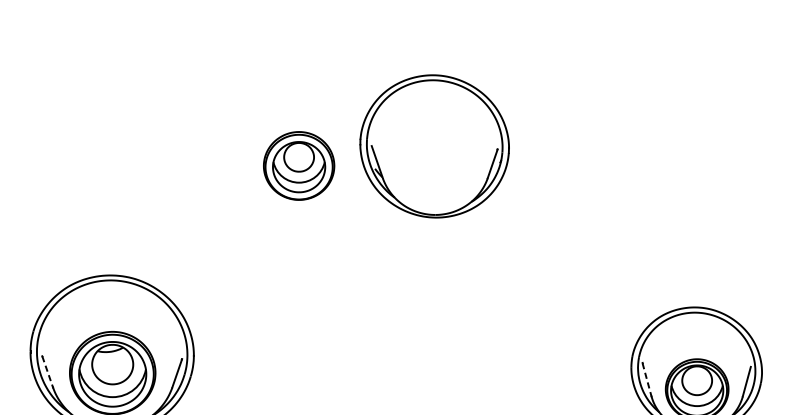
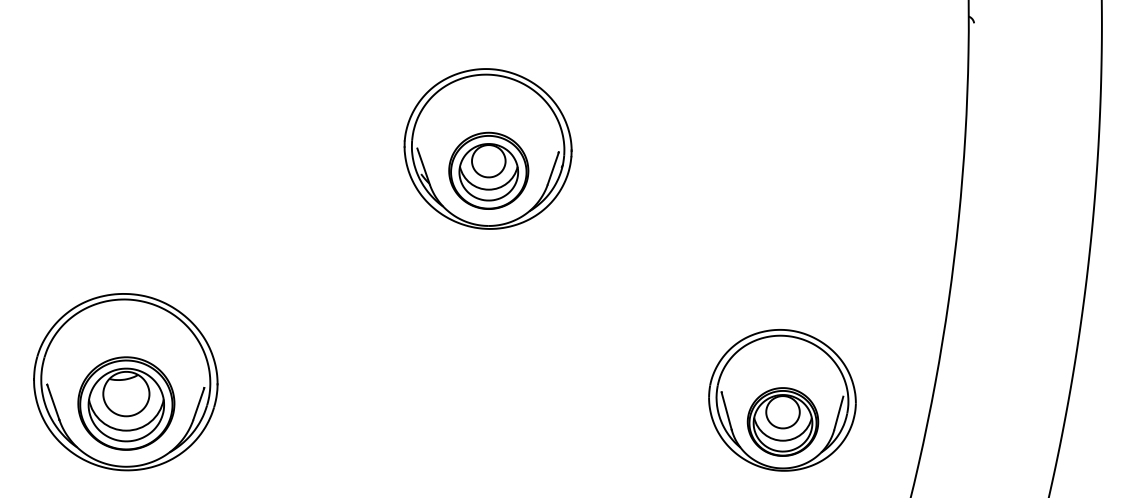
part: (298, 165) -> (488, 170), moved
line: (47, 372) -> (53, 402), dashed -> solid
line: (646, 380) -> (726, 411), dashed -> solid

